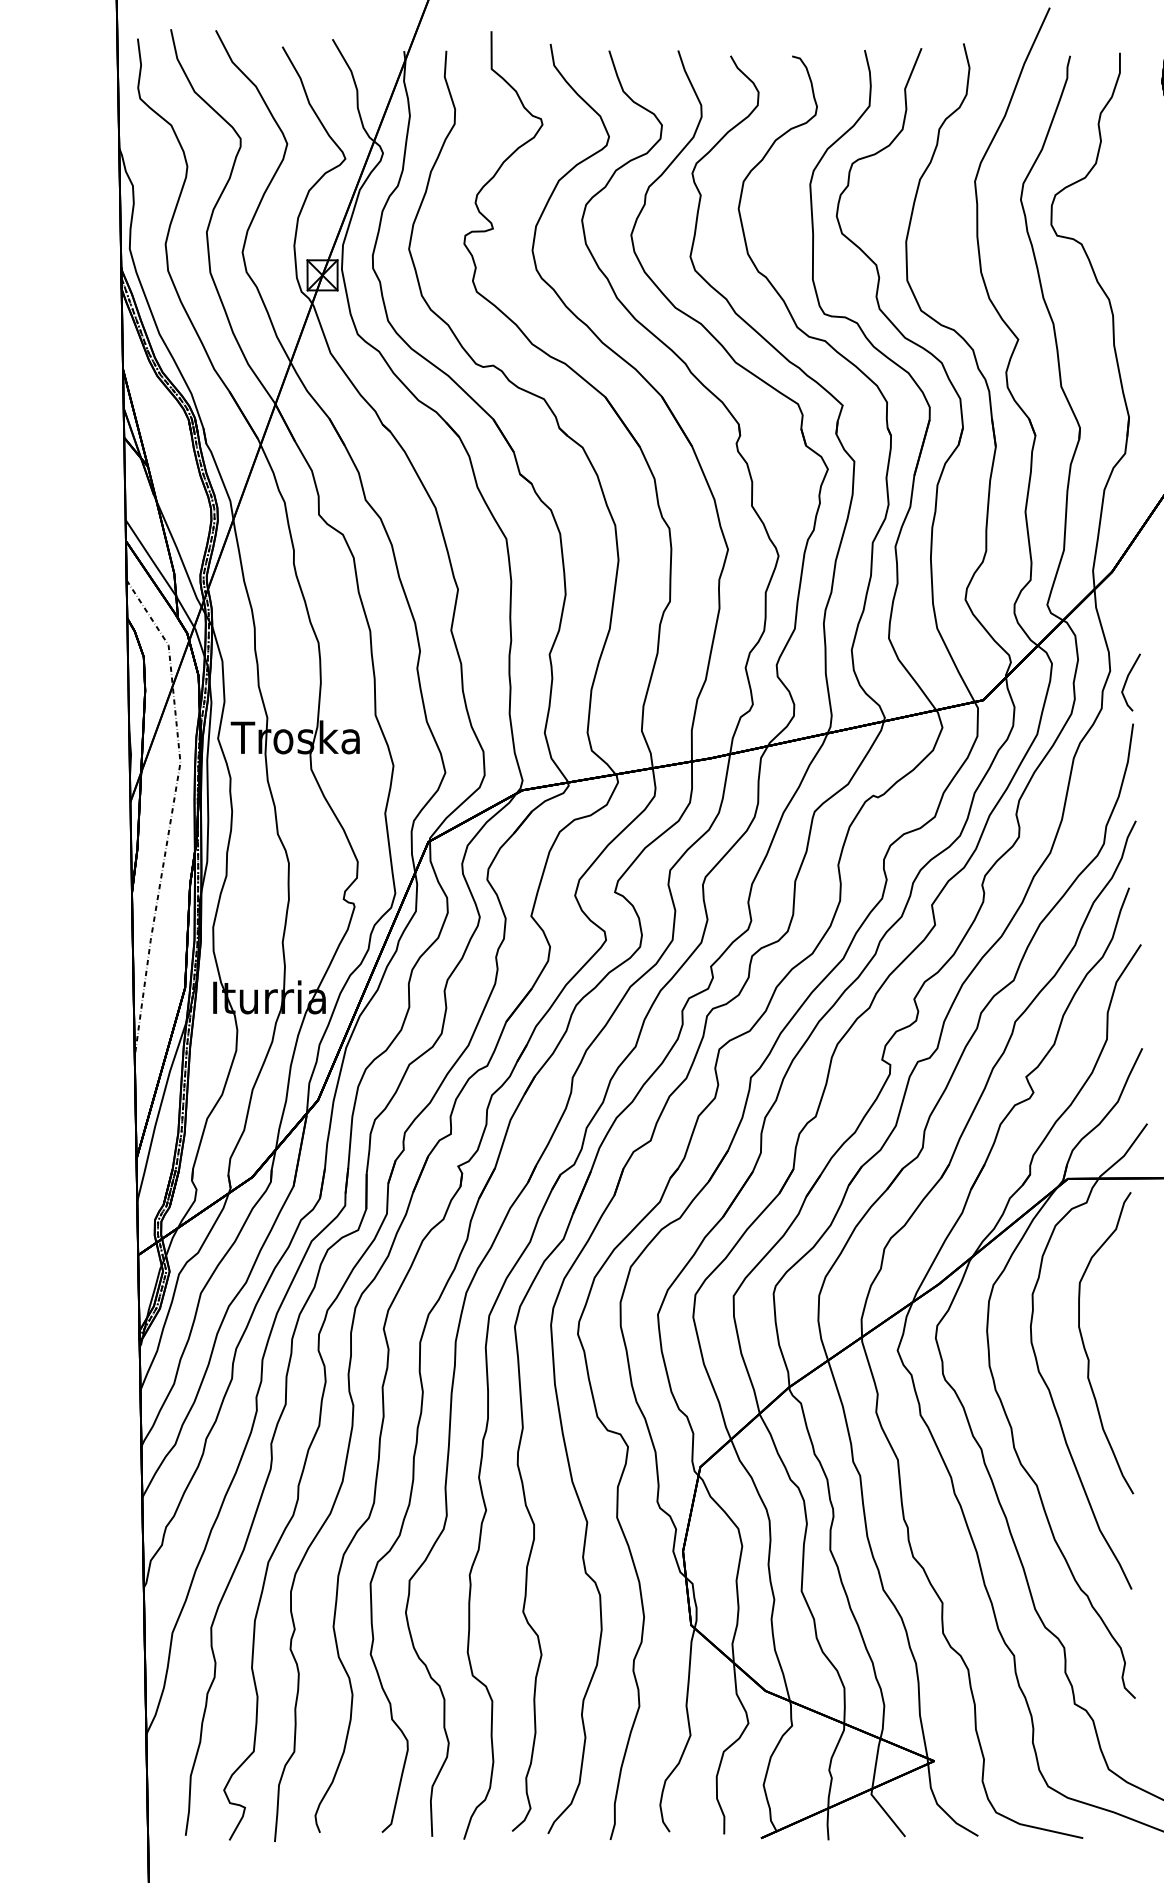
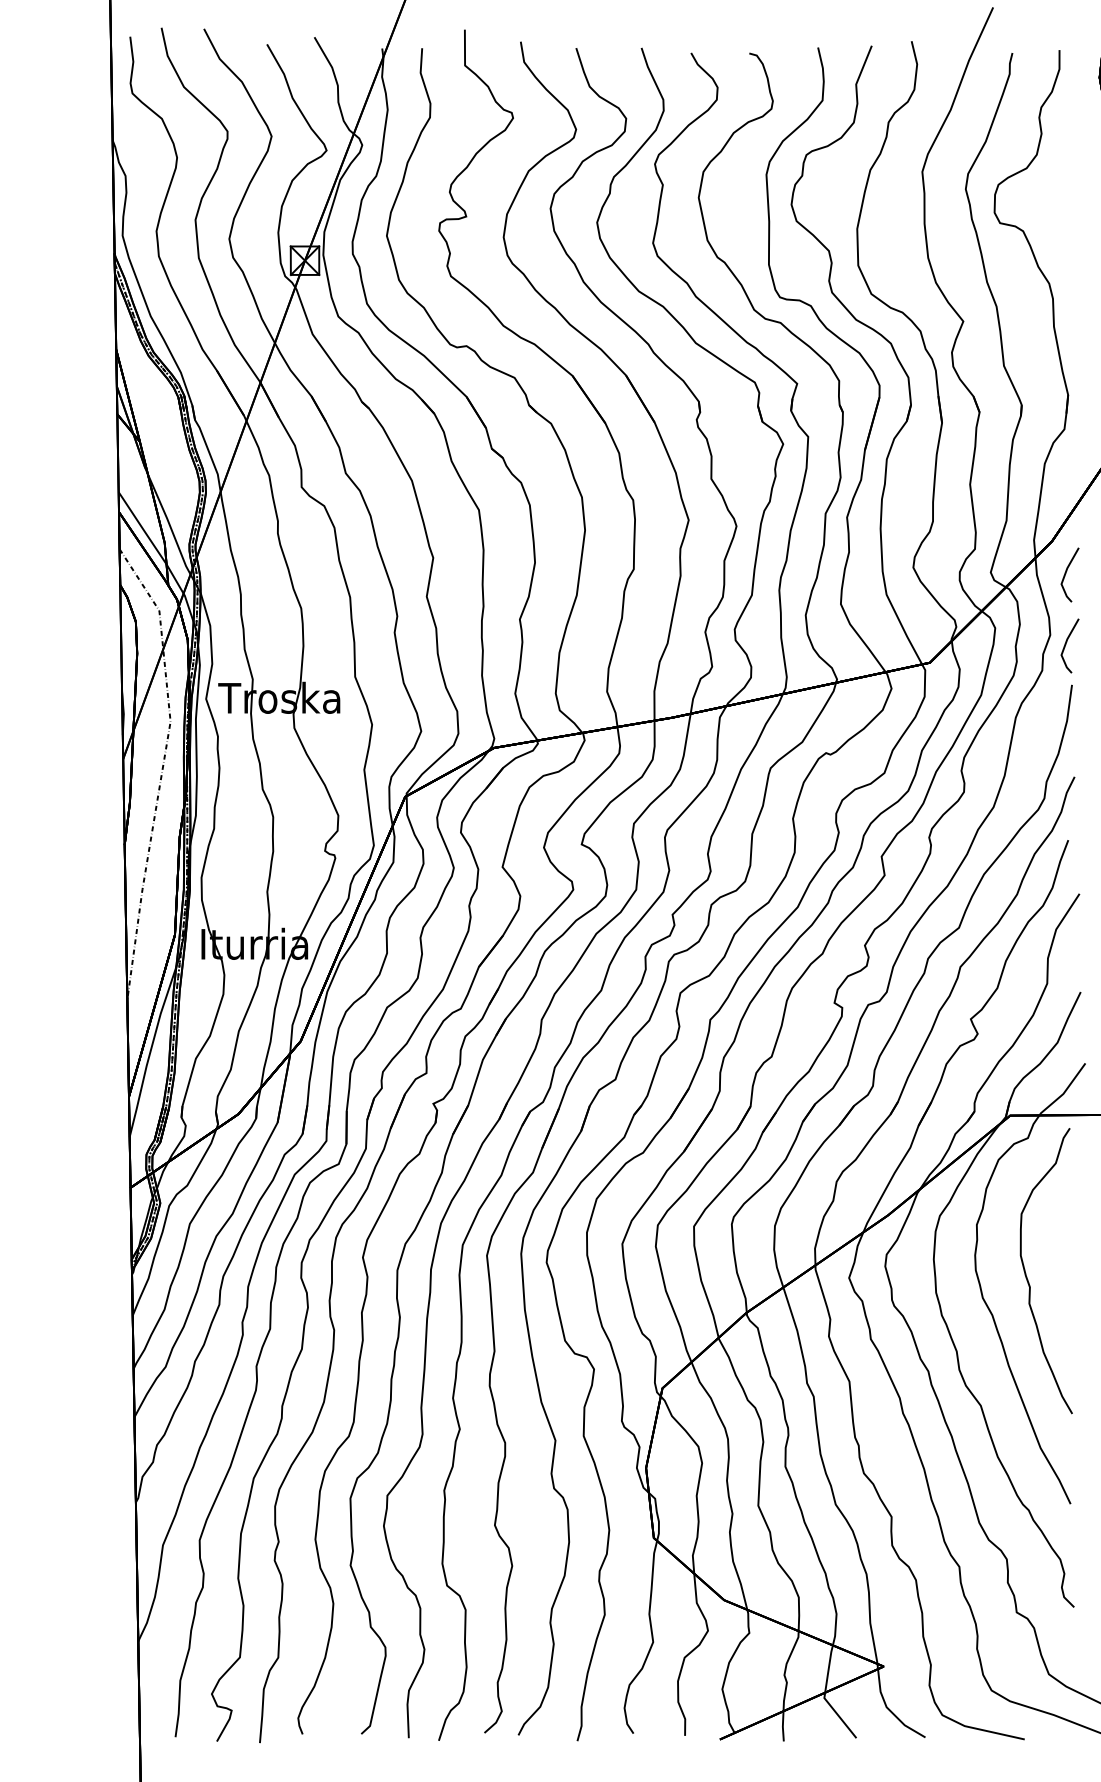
line: (1127, 605) -> (1066, 573), added

